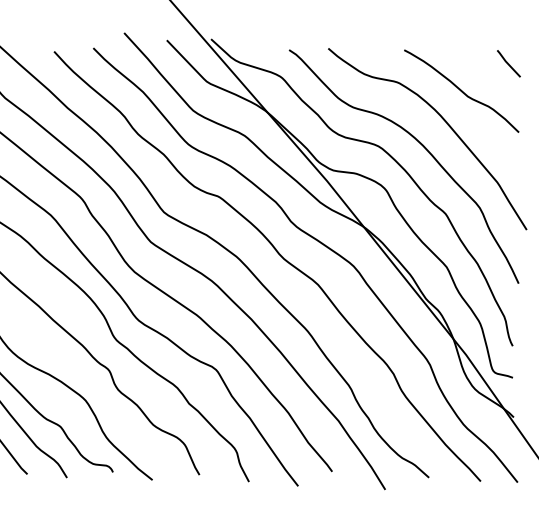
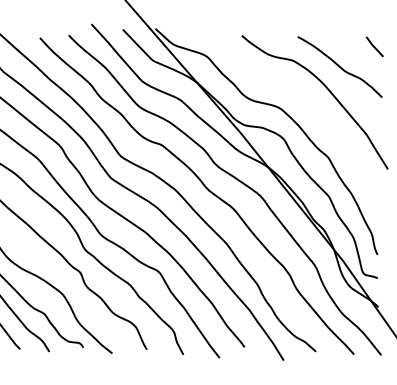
curve: (422, 147) -> (311, 108), removed

